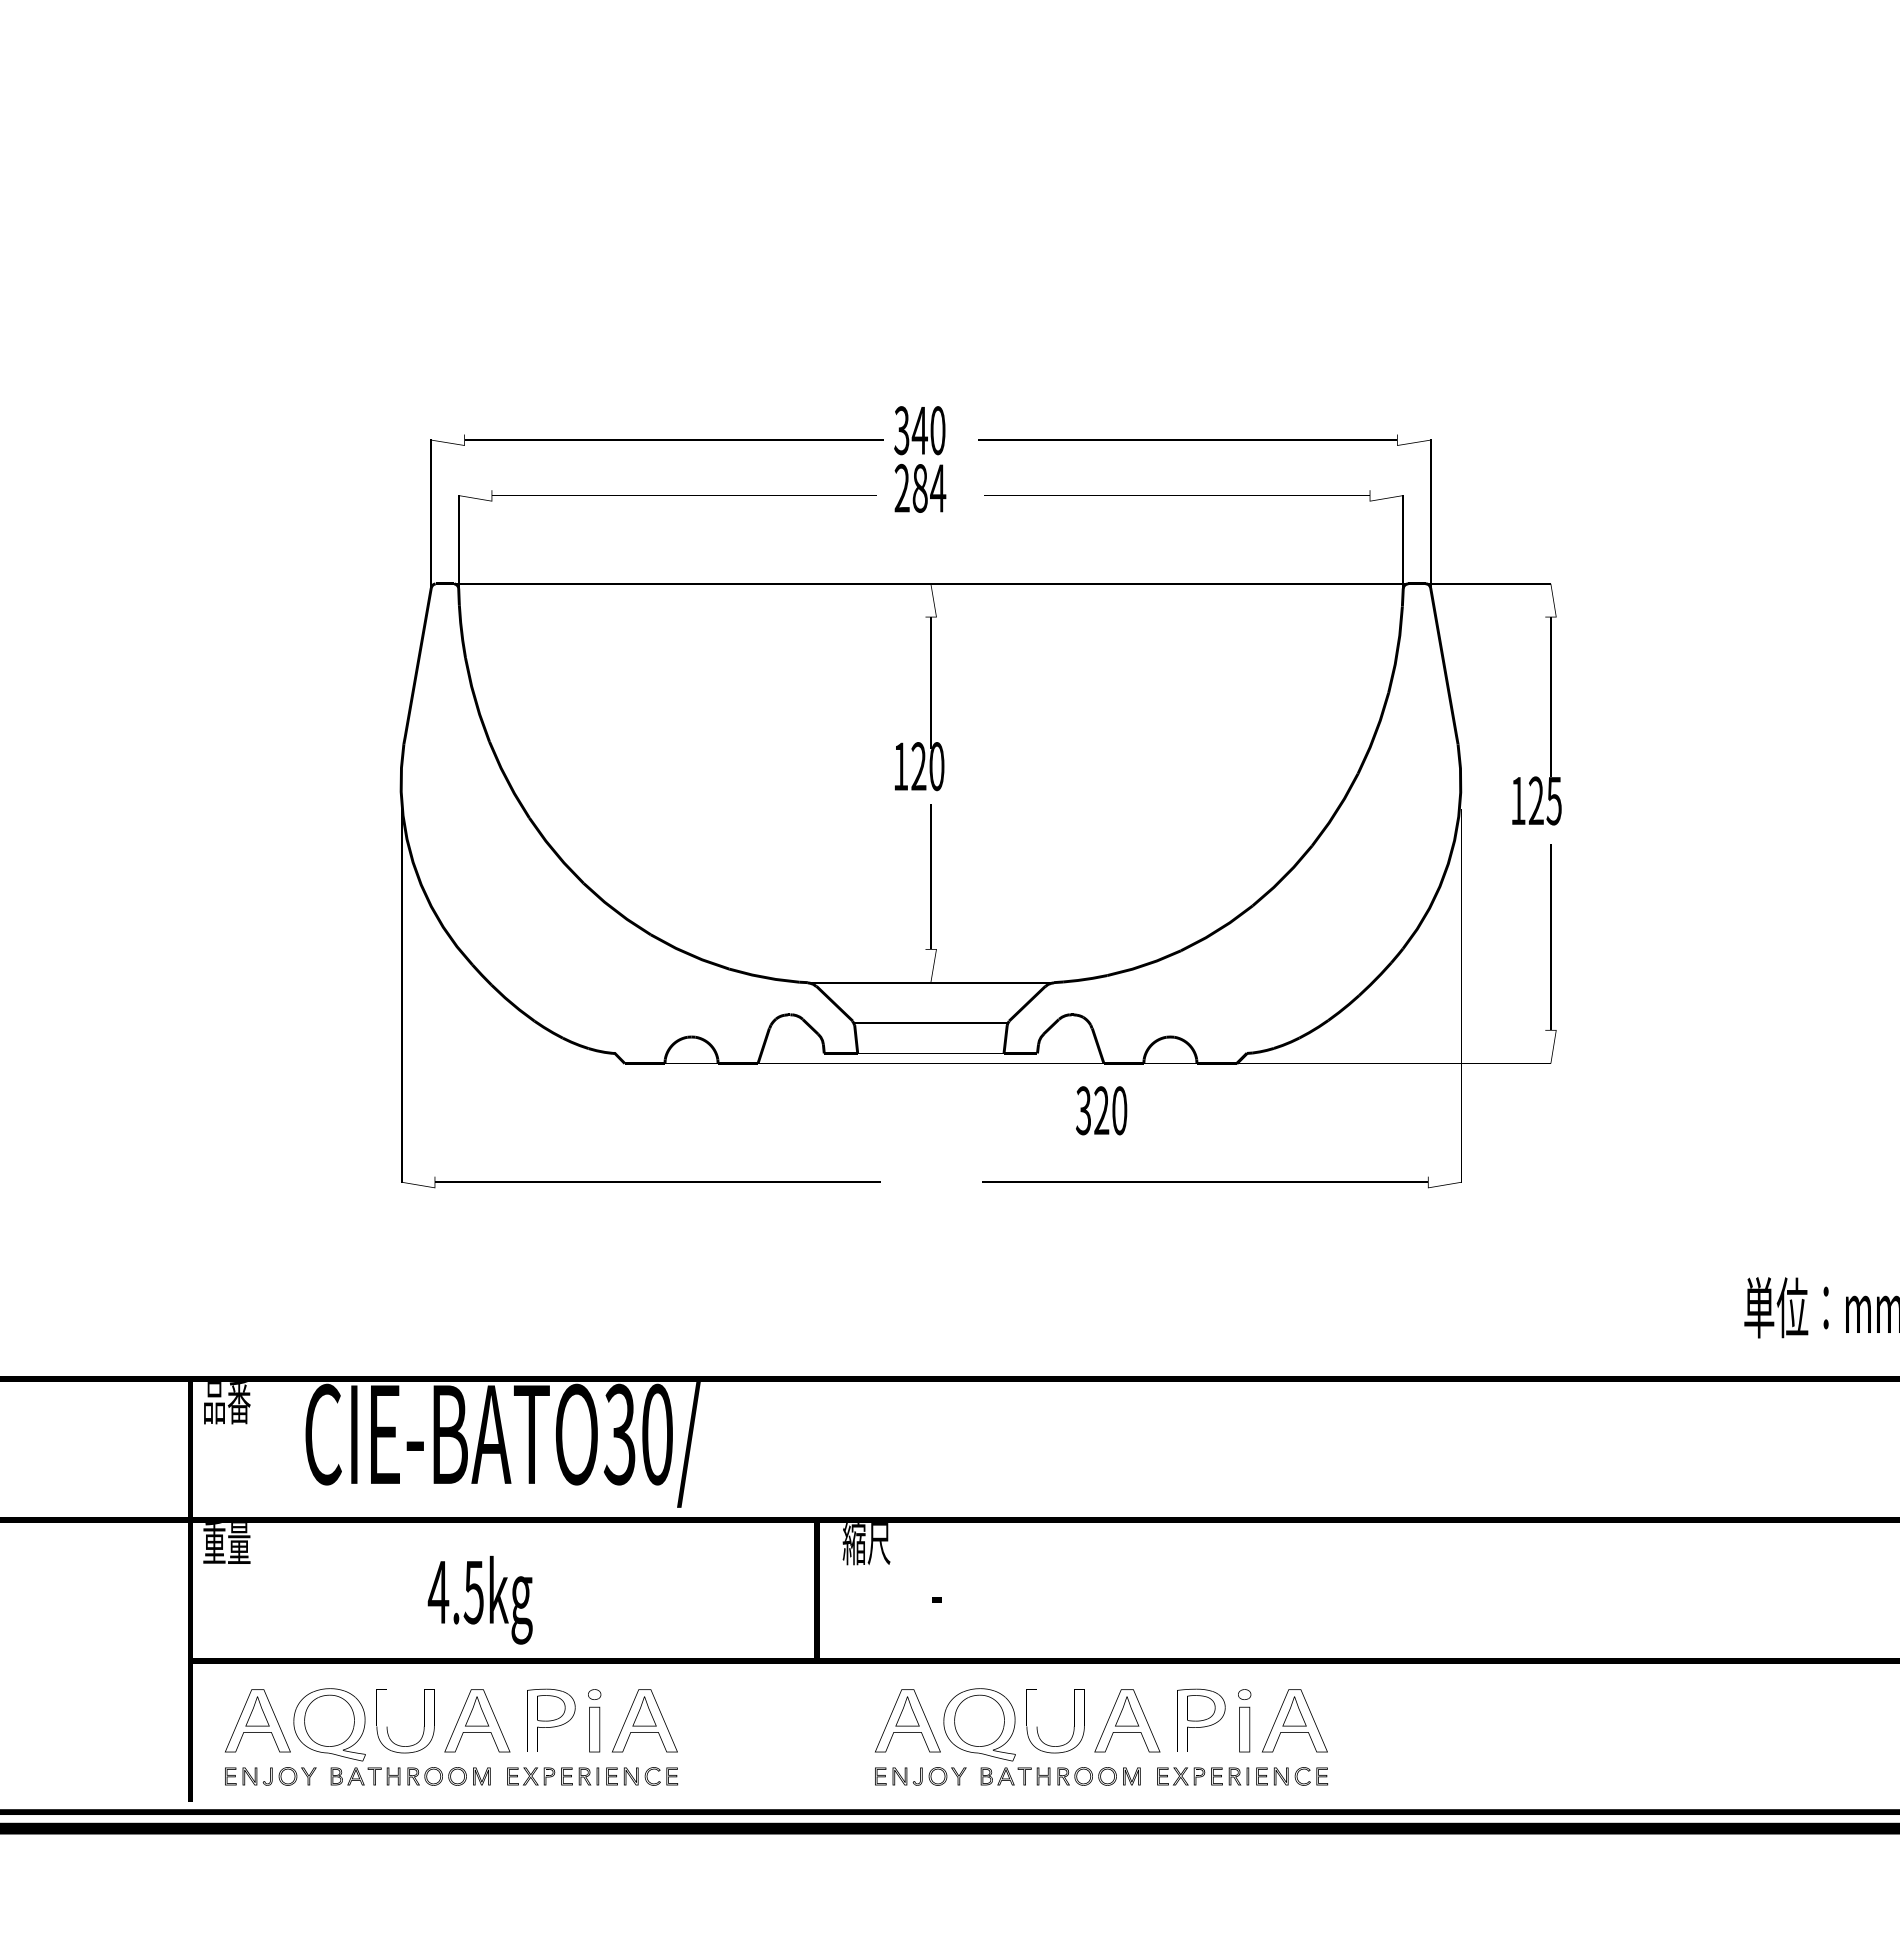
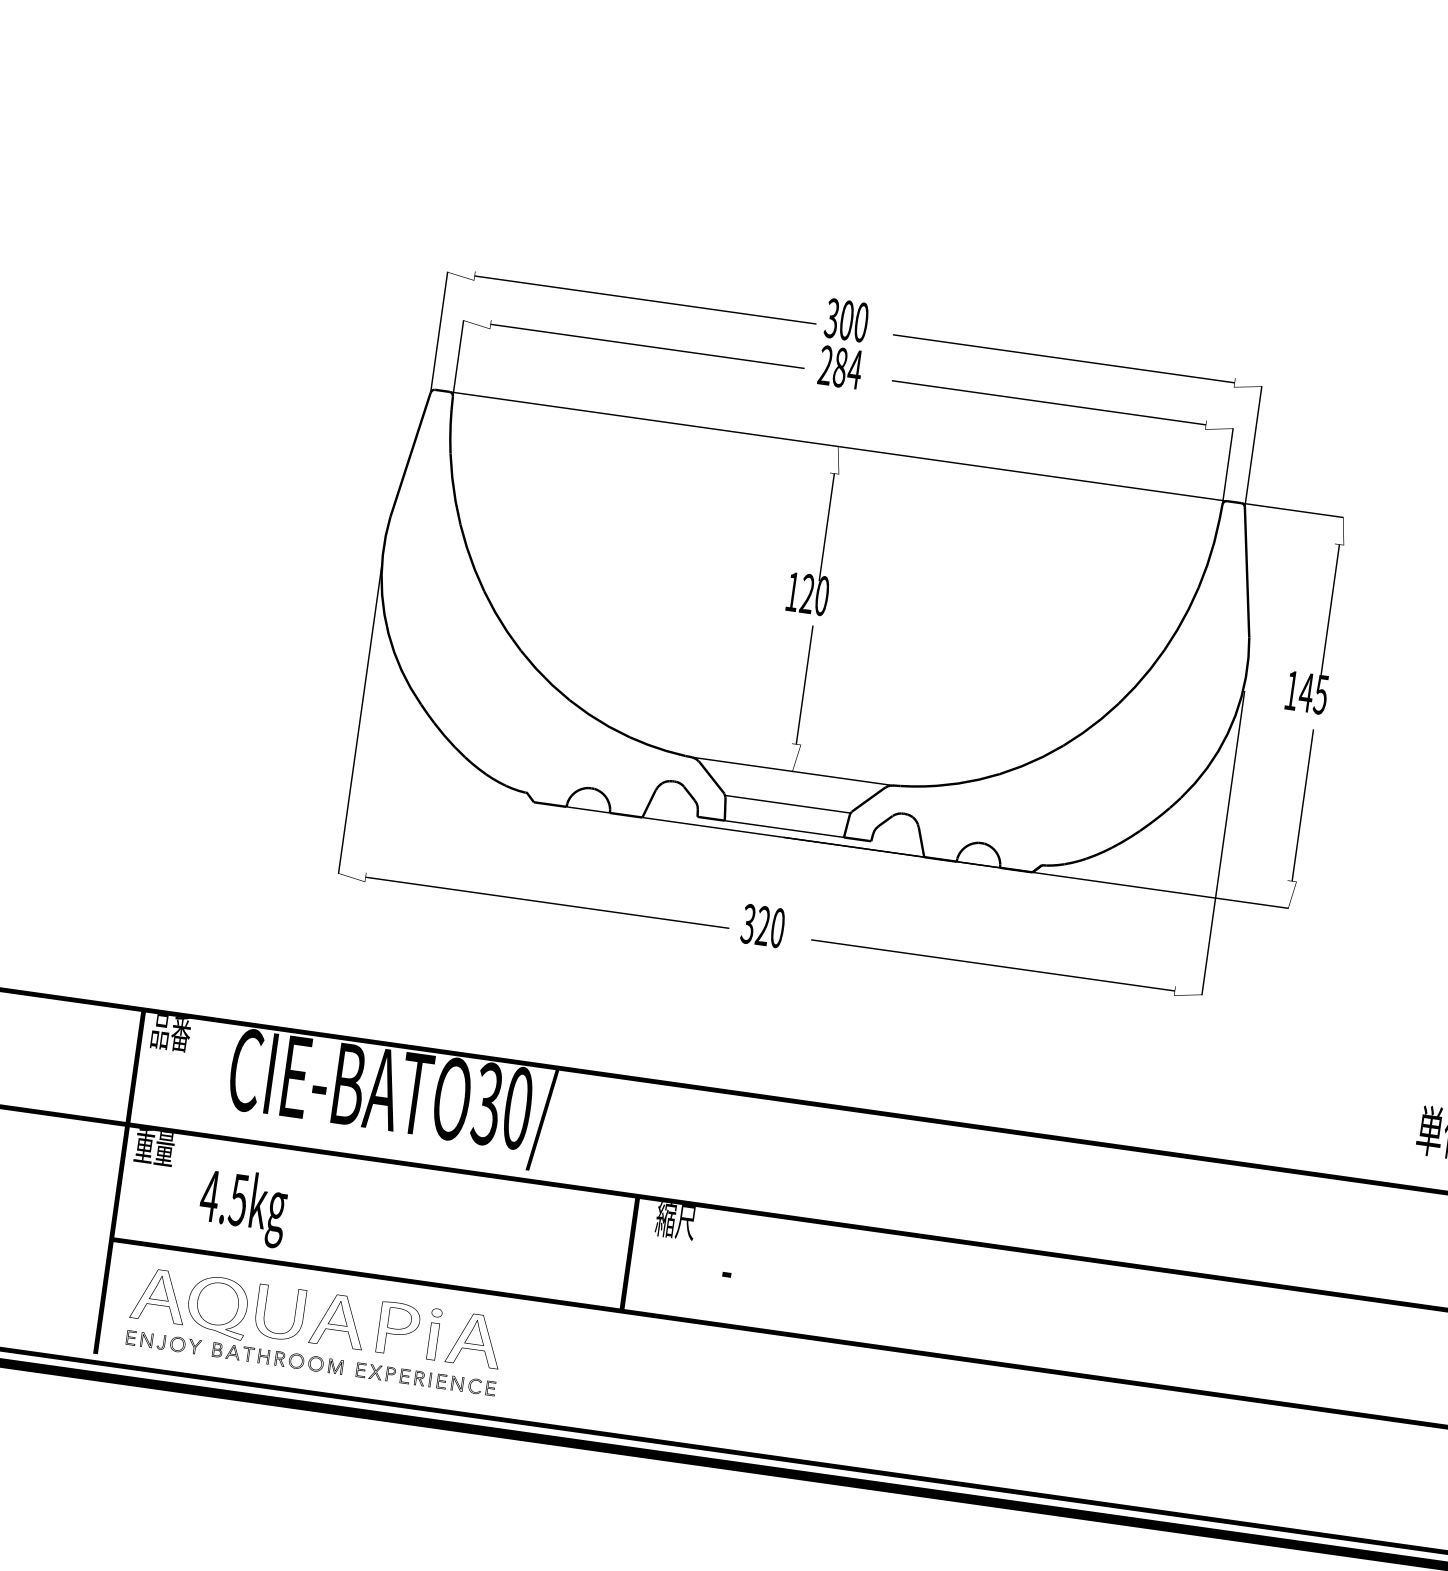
text: (919, 430) -> (846, 320), 340 -> 300
text: (1536, 800) -> (1306, 692), 125 -> 145
text: (1101, 1110) -> (763, 925), moved
text: (479, 1600) -> (242, 1207), moved
part: (1101, 1736) -> (845, 1405), removed

